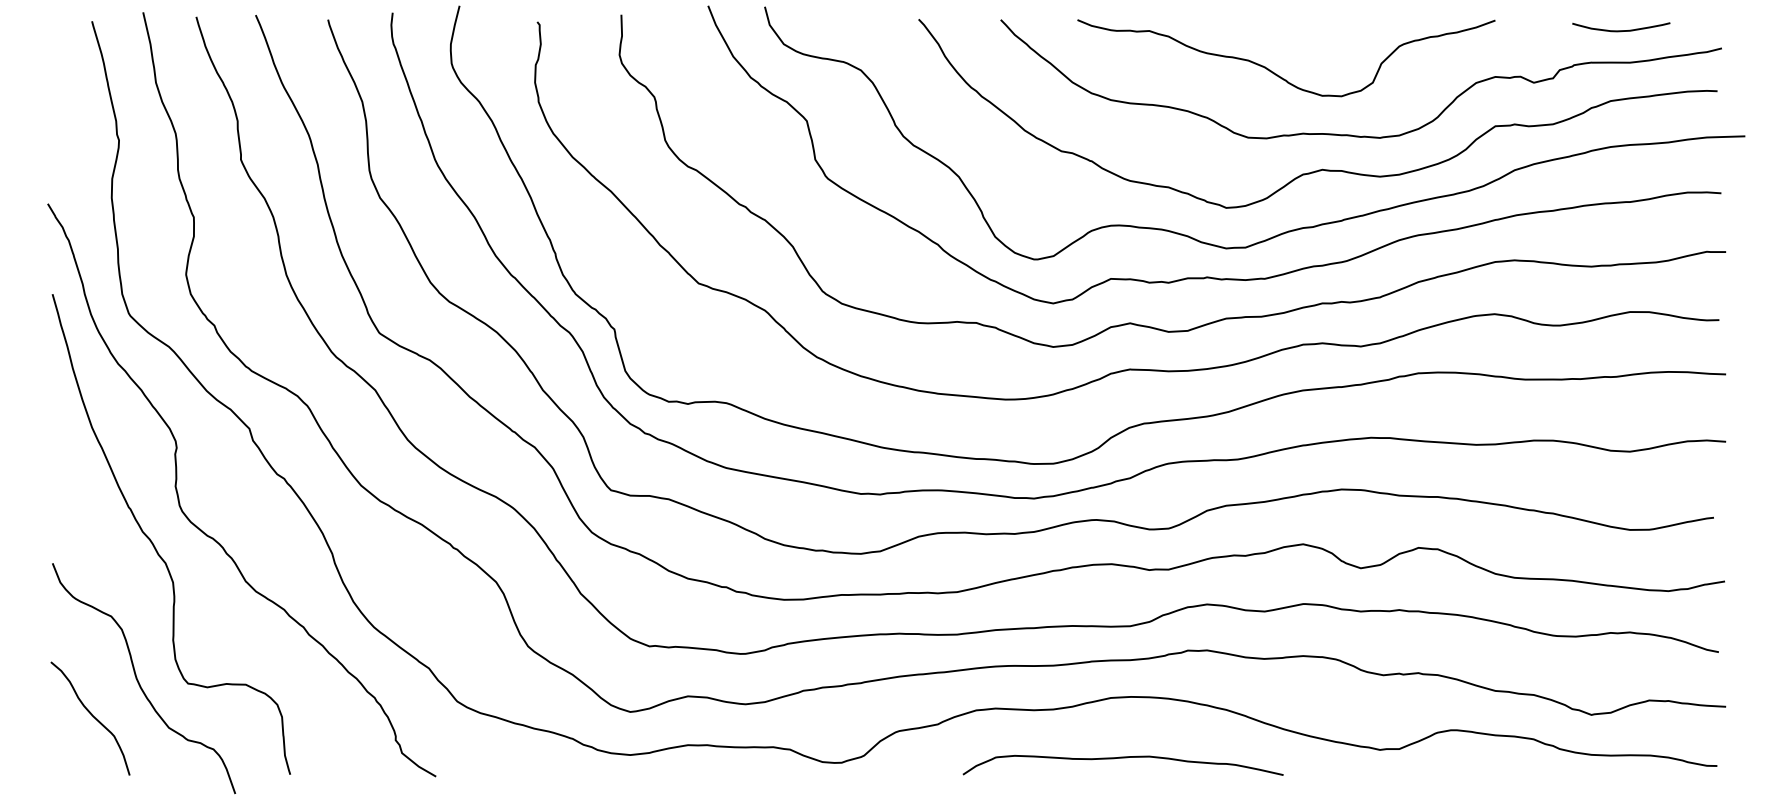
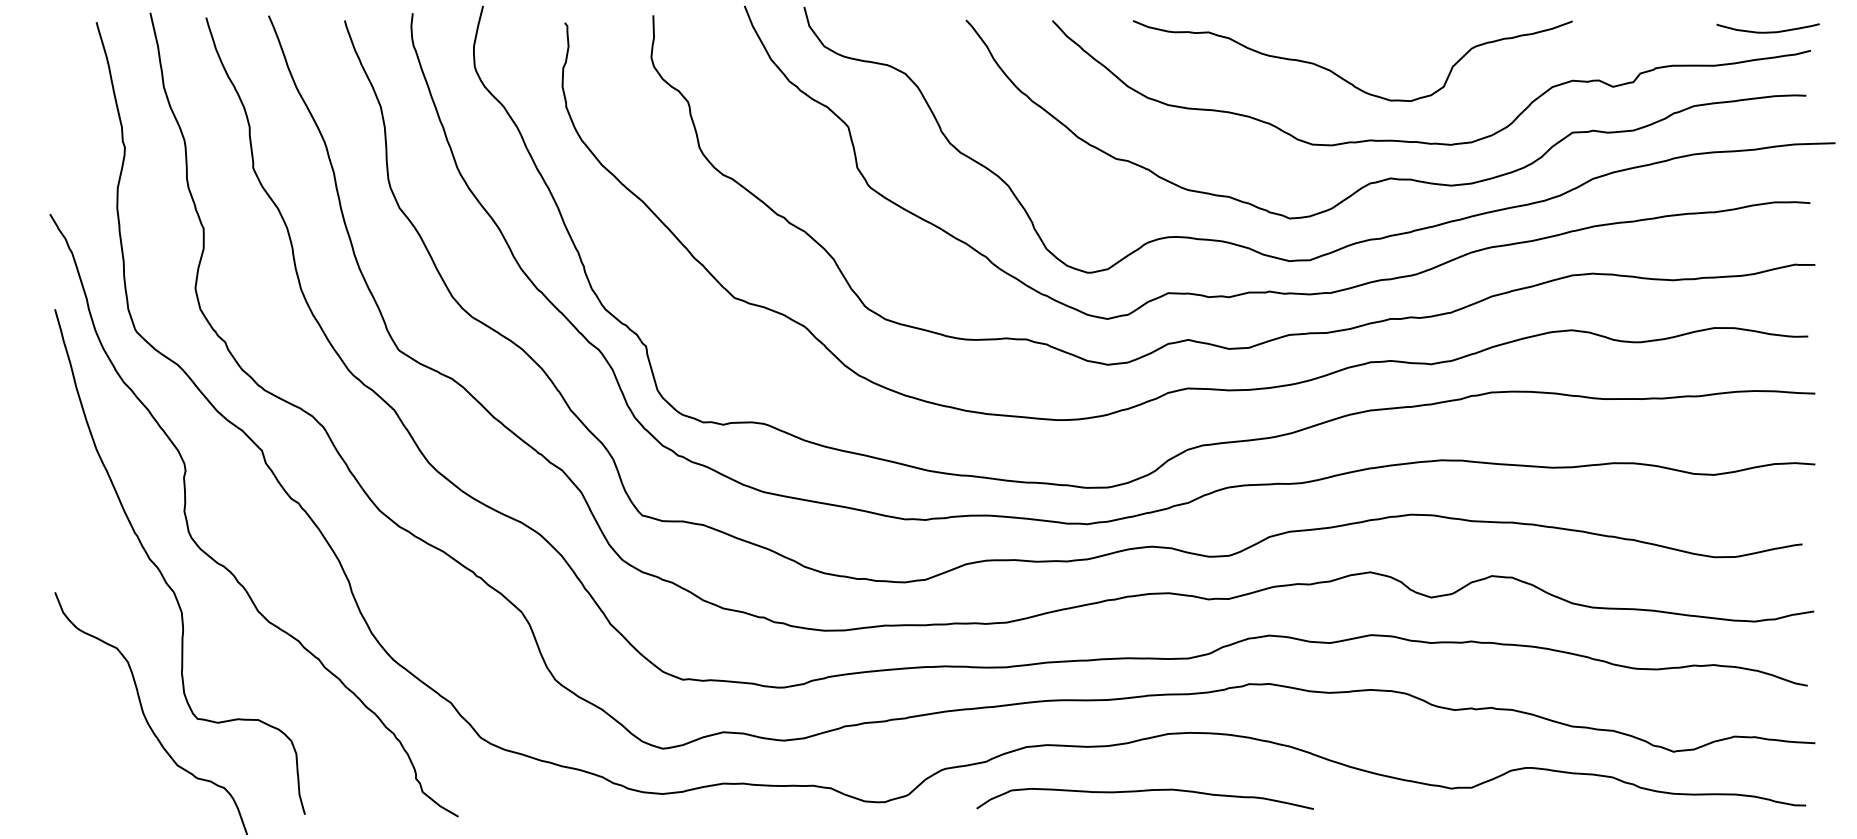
curve: (1620, 30) -> (1767, 31), moved
curve: (92, 716) -> (96, 753), removed
curve: (1122, 758) -> (1144, 791), moved

